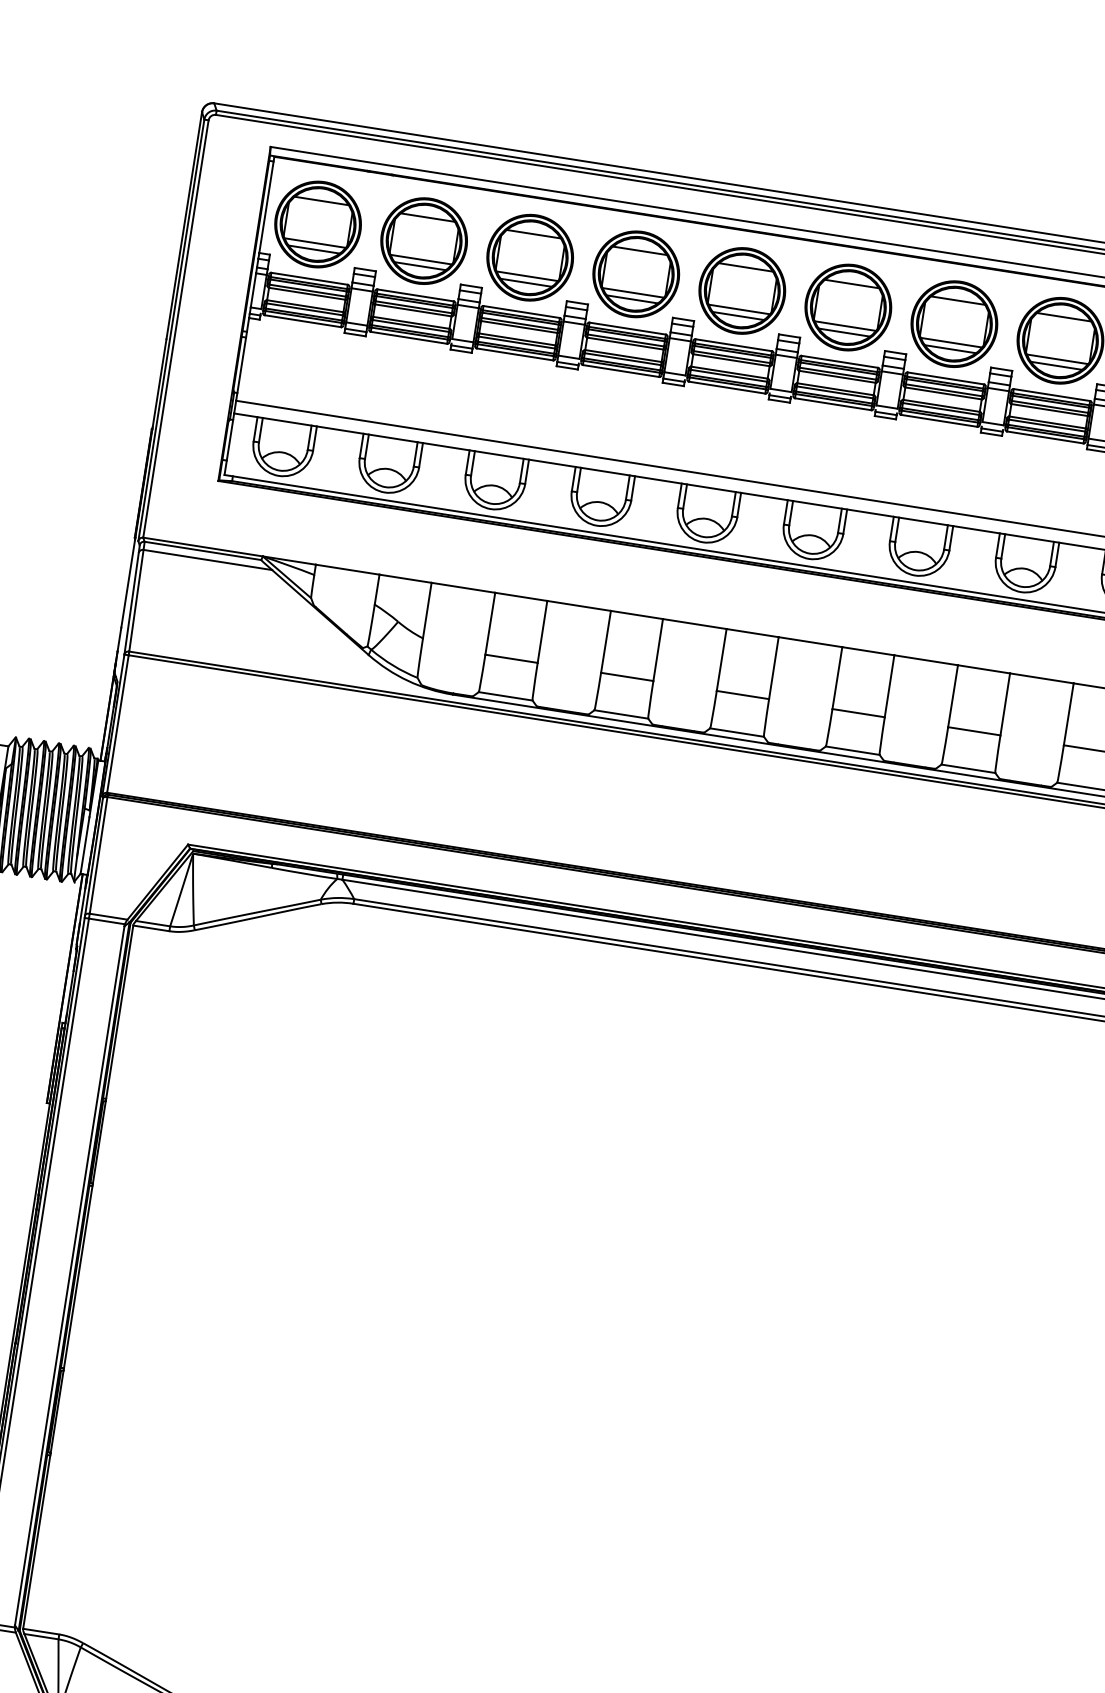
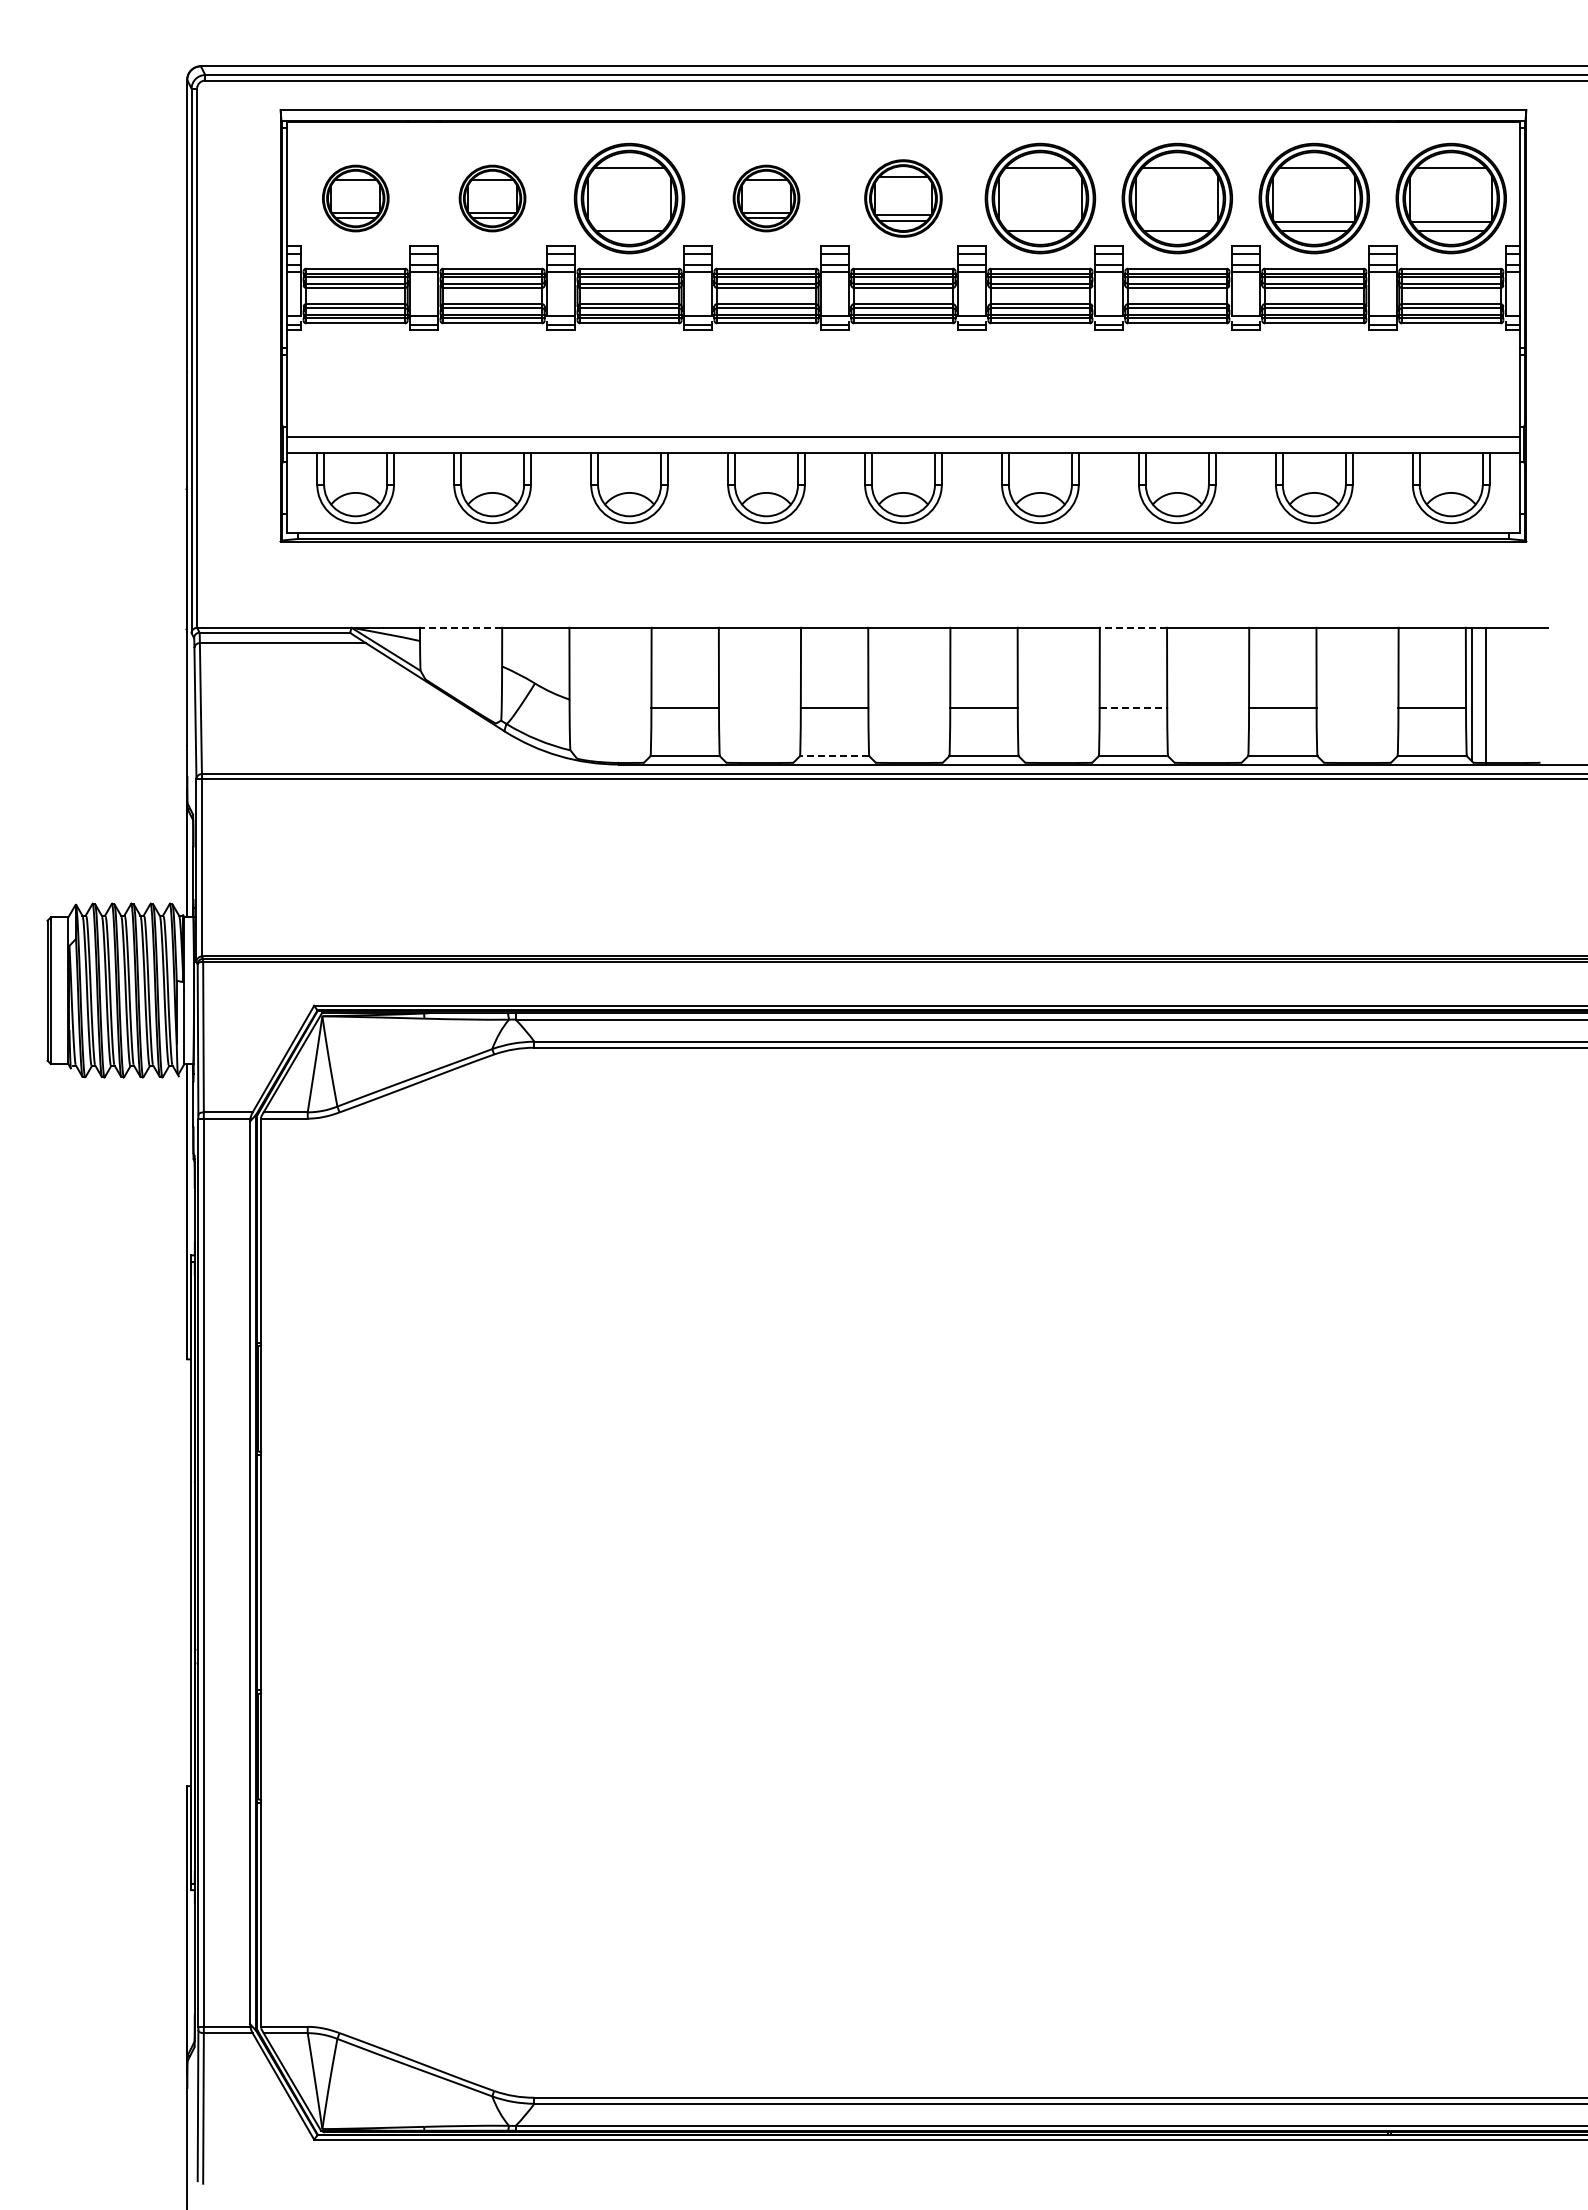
part: (317, 224) -> (355, 198), size x0.6
part: (424, 241) -> (492, 198), size x0.6
part: (636, 274) -> (766, 198), size x0.6
line: (527, 276) -> (629, 222), removed
part: (742, 290) -> (903, 198), size x0.7
line: (845, 326) -> (1040, 222), removed
line: (951, 342) -> (1177, 222), removed
line: (347, 569) -> (460, 627), solid -> dashed
line: (868, 651) -> (1133, 627), solid -> dashed
line: (858, 712) -> (1133, 707), solid -> dashed
line: (621, 714) -> (834, 756), solid -> dashed

